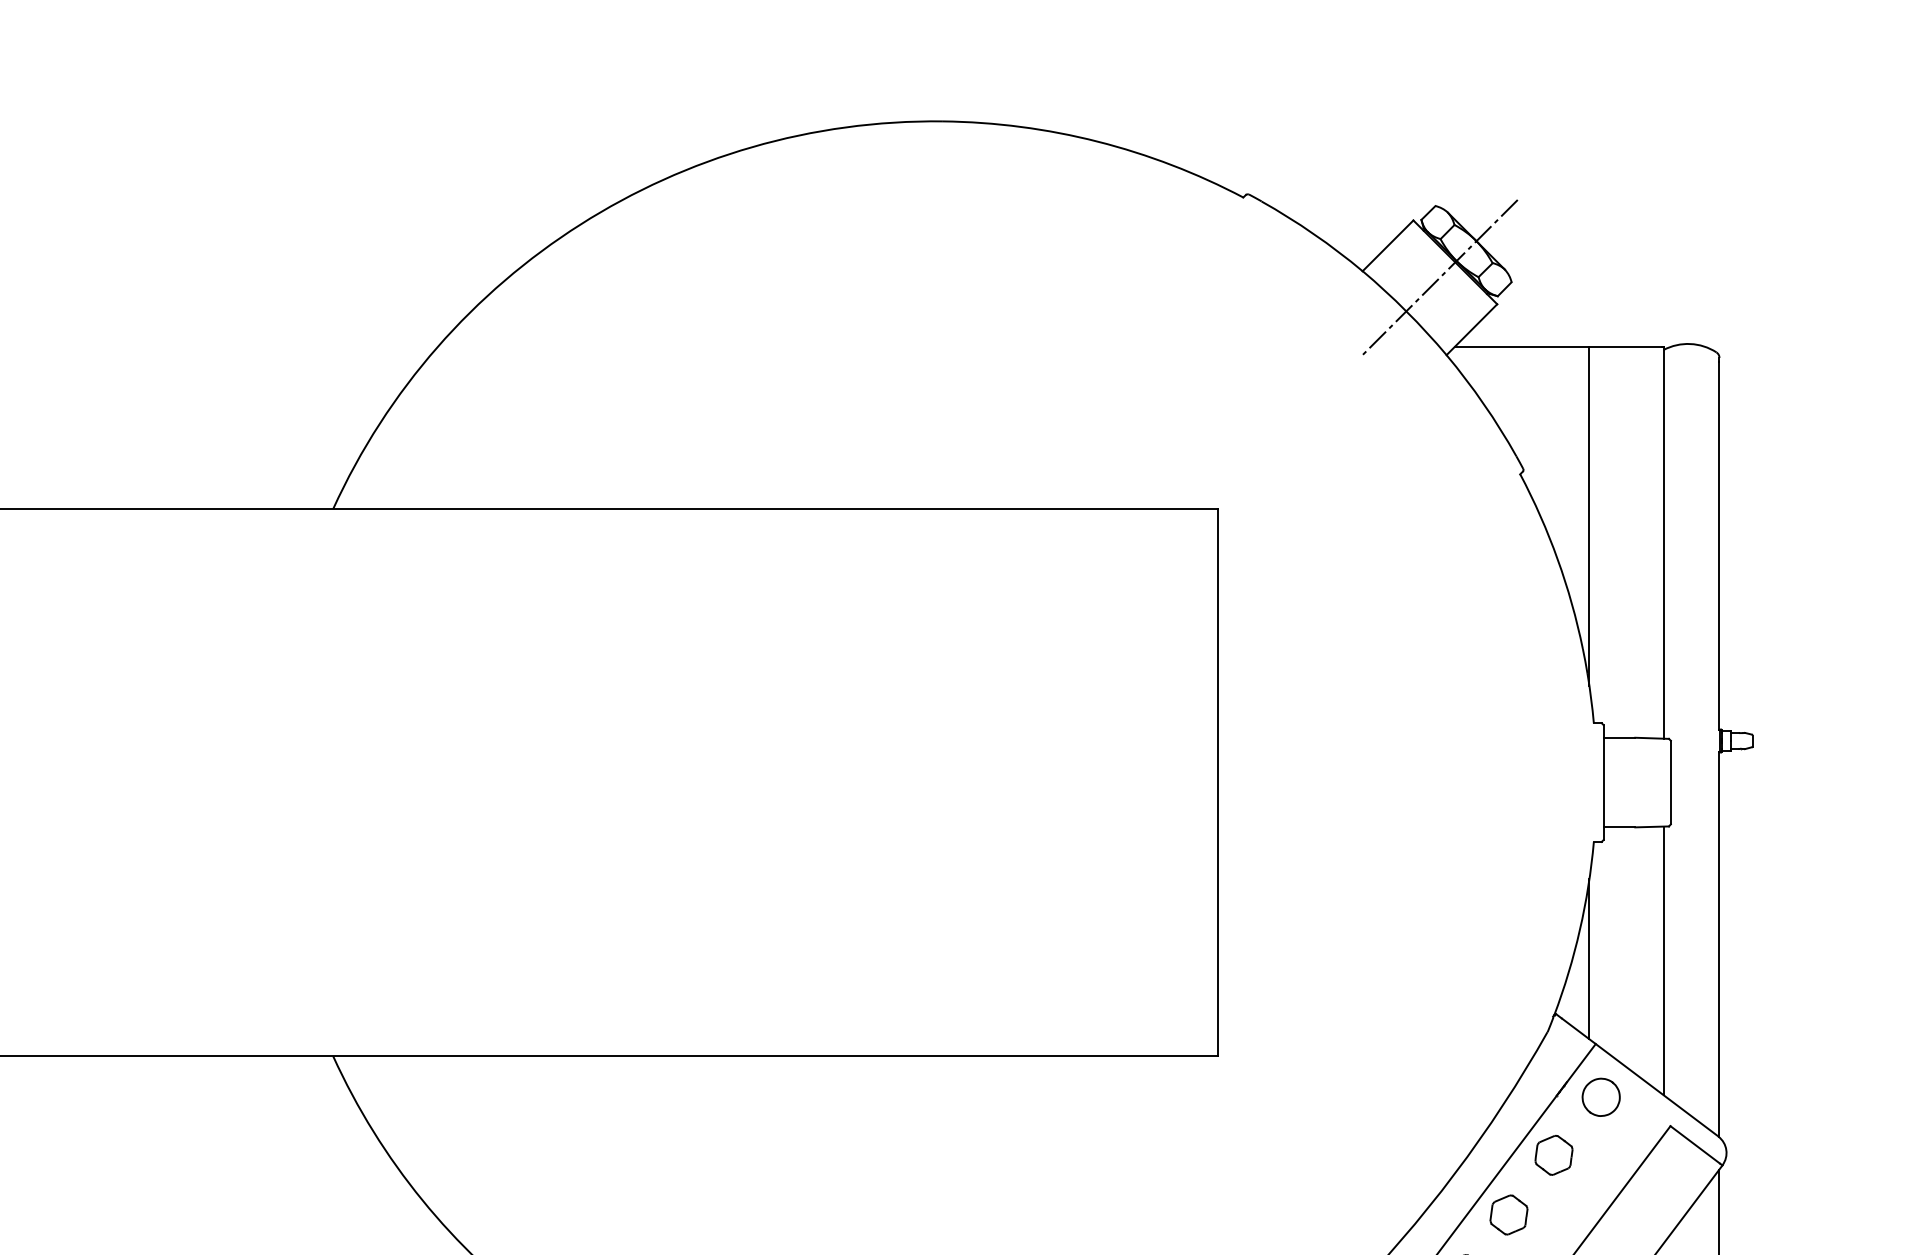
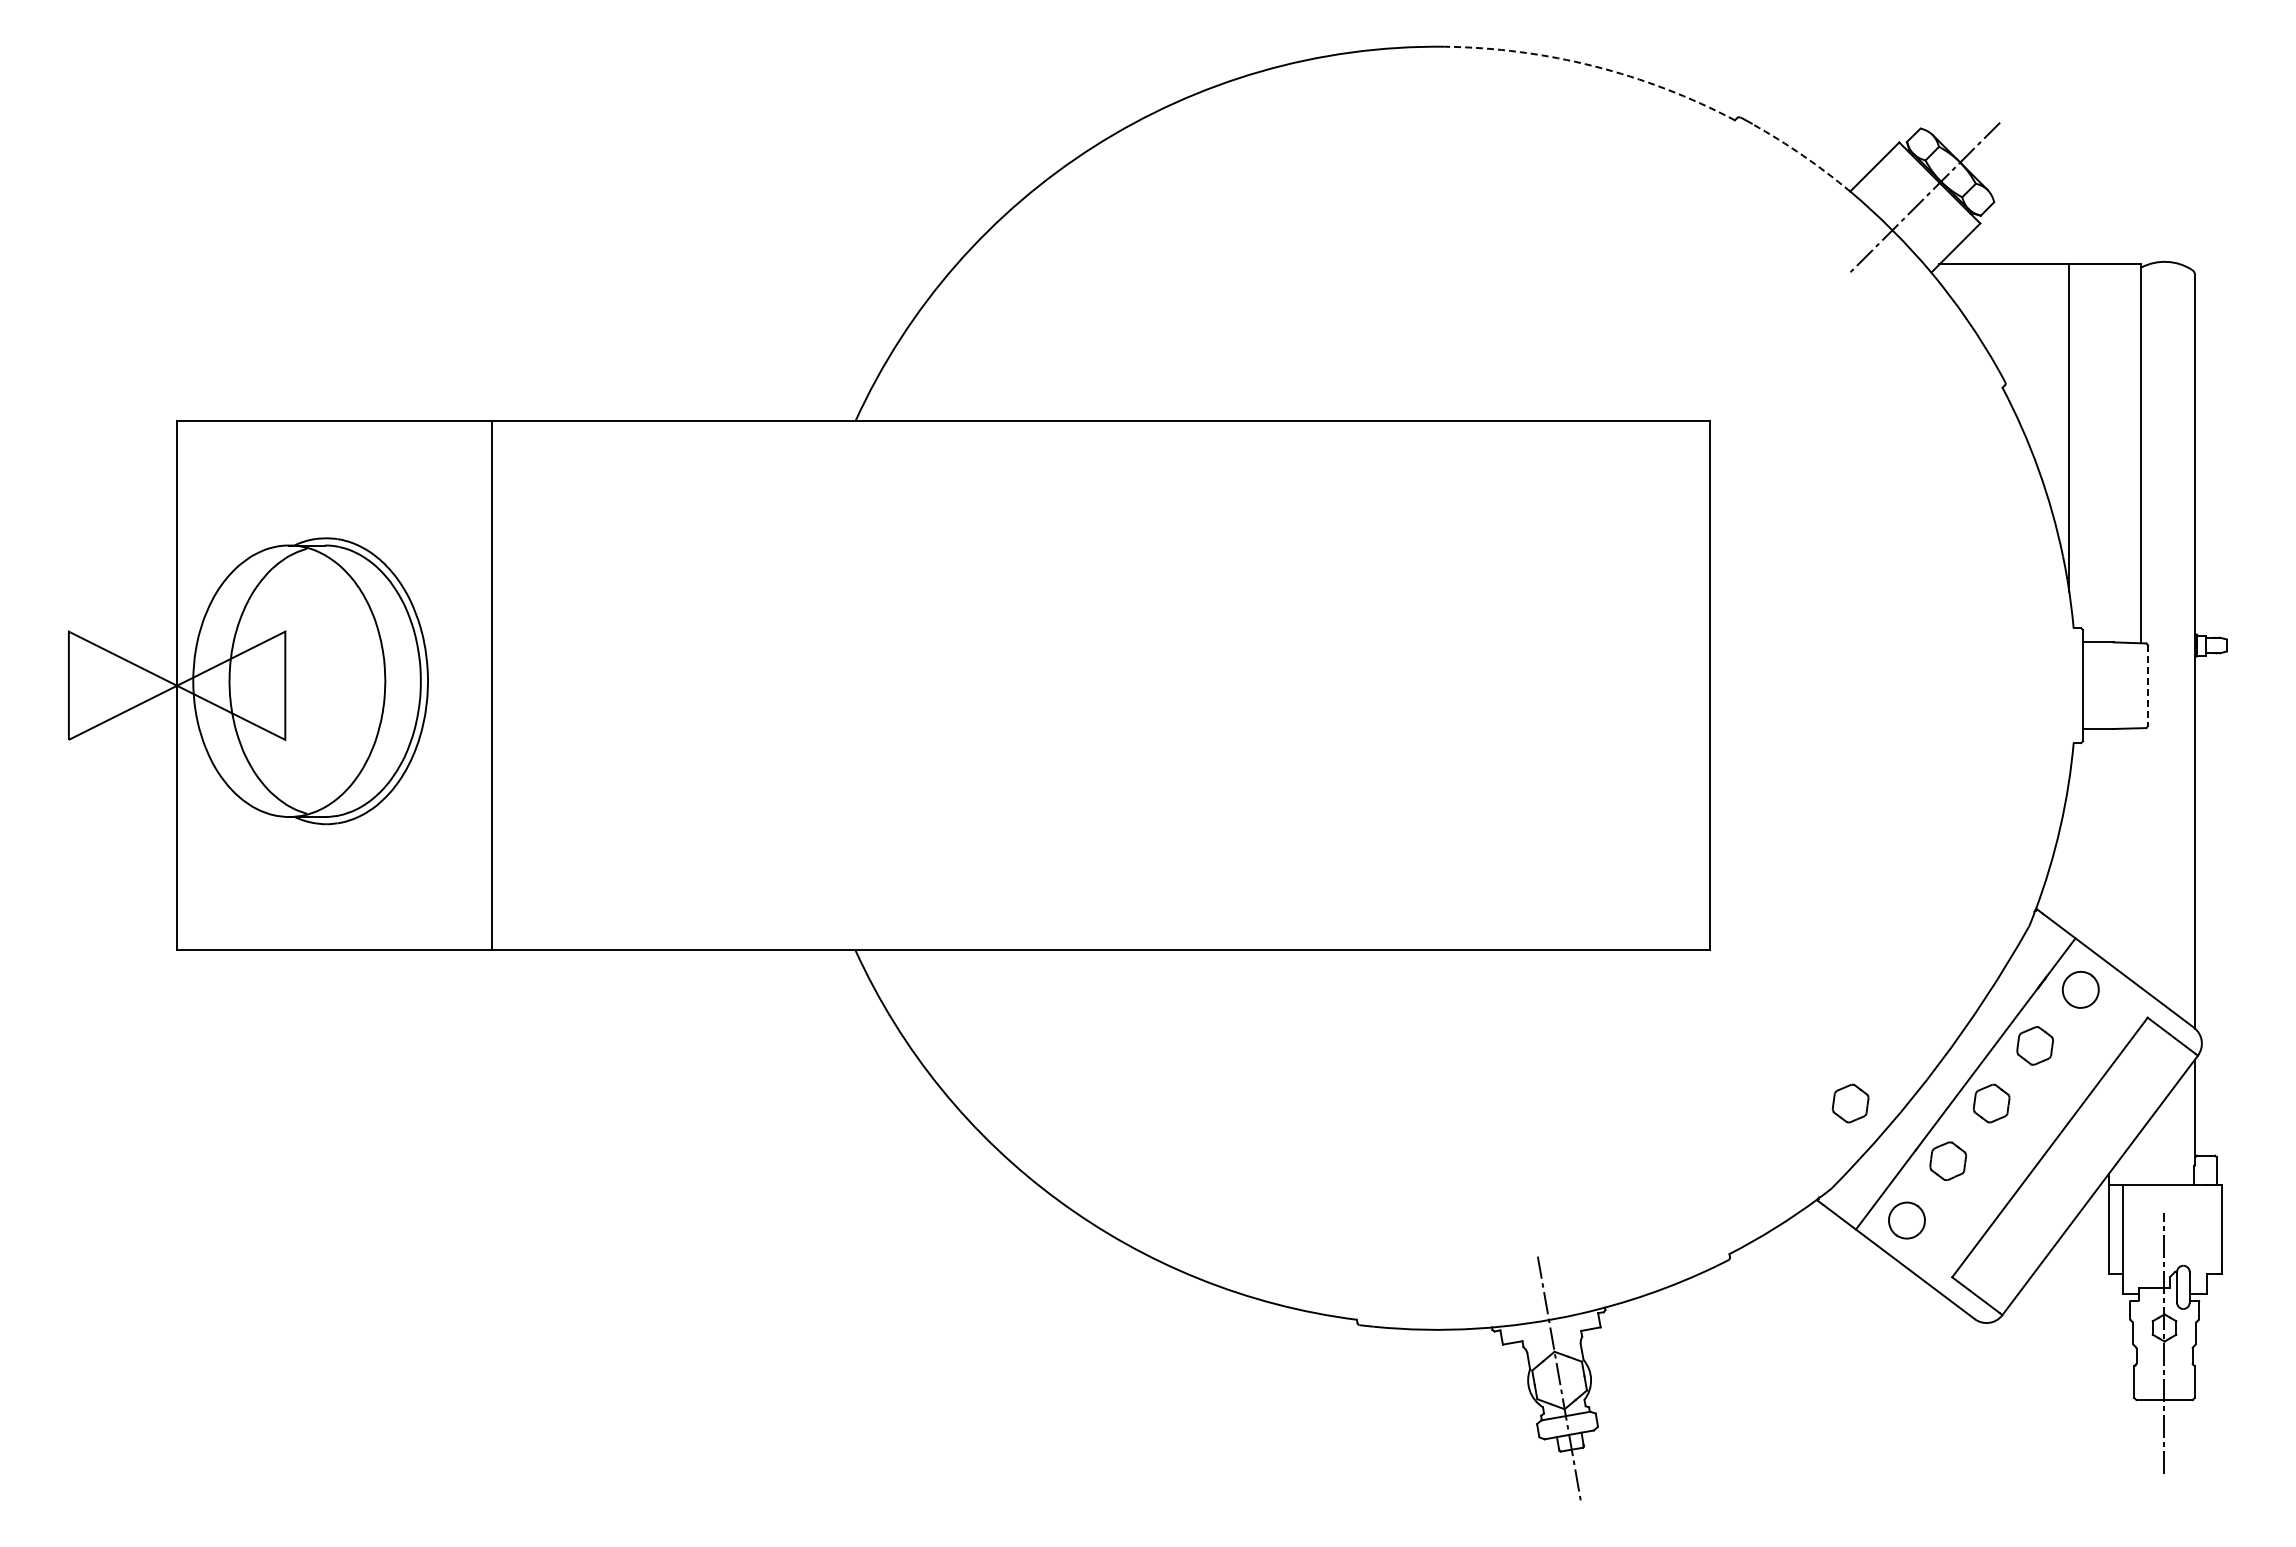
arc: (1098, 141) -> (1594, 66), solid -> dashed
arc: (1314, 233) -> (1803, 155), solid -> dashed
line: (1671, 783) -> (2148, 686), solid -> dashed
line: (1589, 959) -> (2069, 856), removed
line: (1664, 960) -> (2141, 857), removed
part: (1362, 1214) -> (1850, 1103), added

